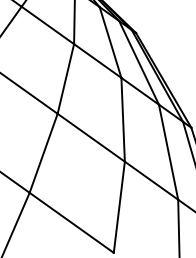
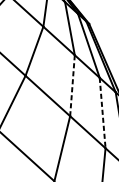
line: (123, 119) -> (72, 85), solid -> dashed
line: (168, 152) -> (102, 113), solid -> dashed

